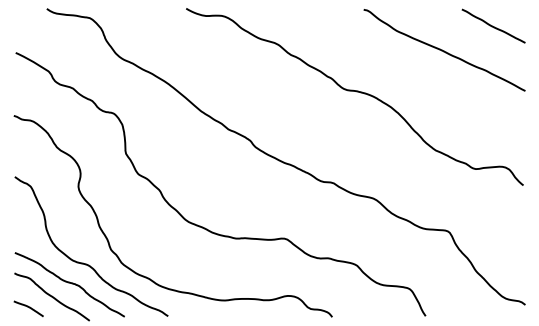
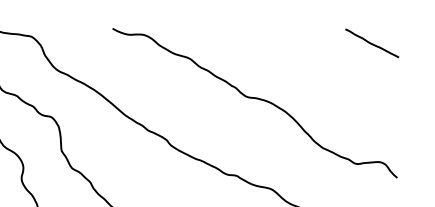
curve: (444, 50) -> (330, 63), removed

